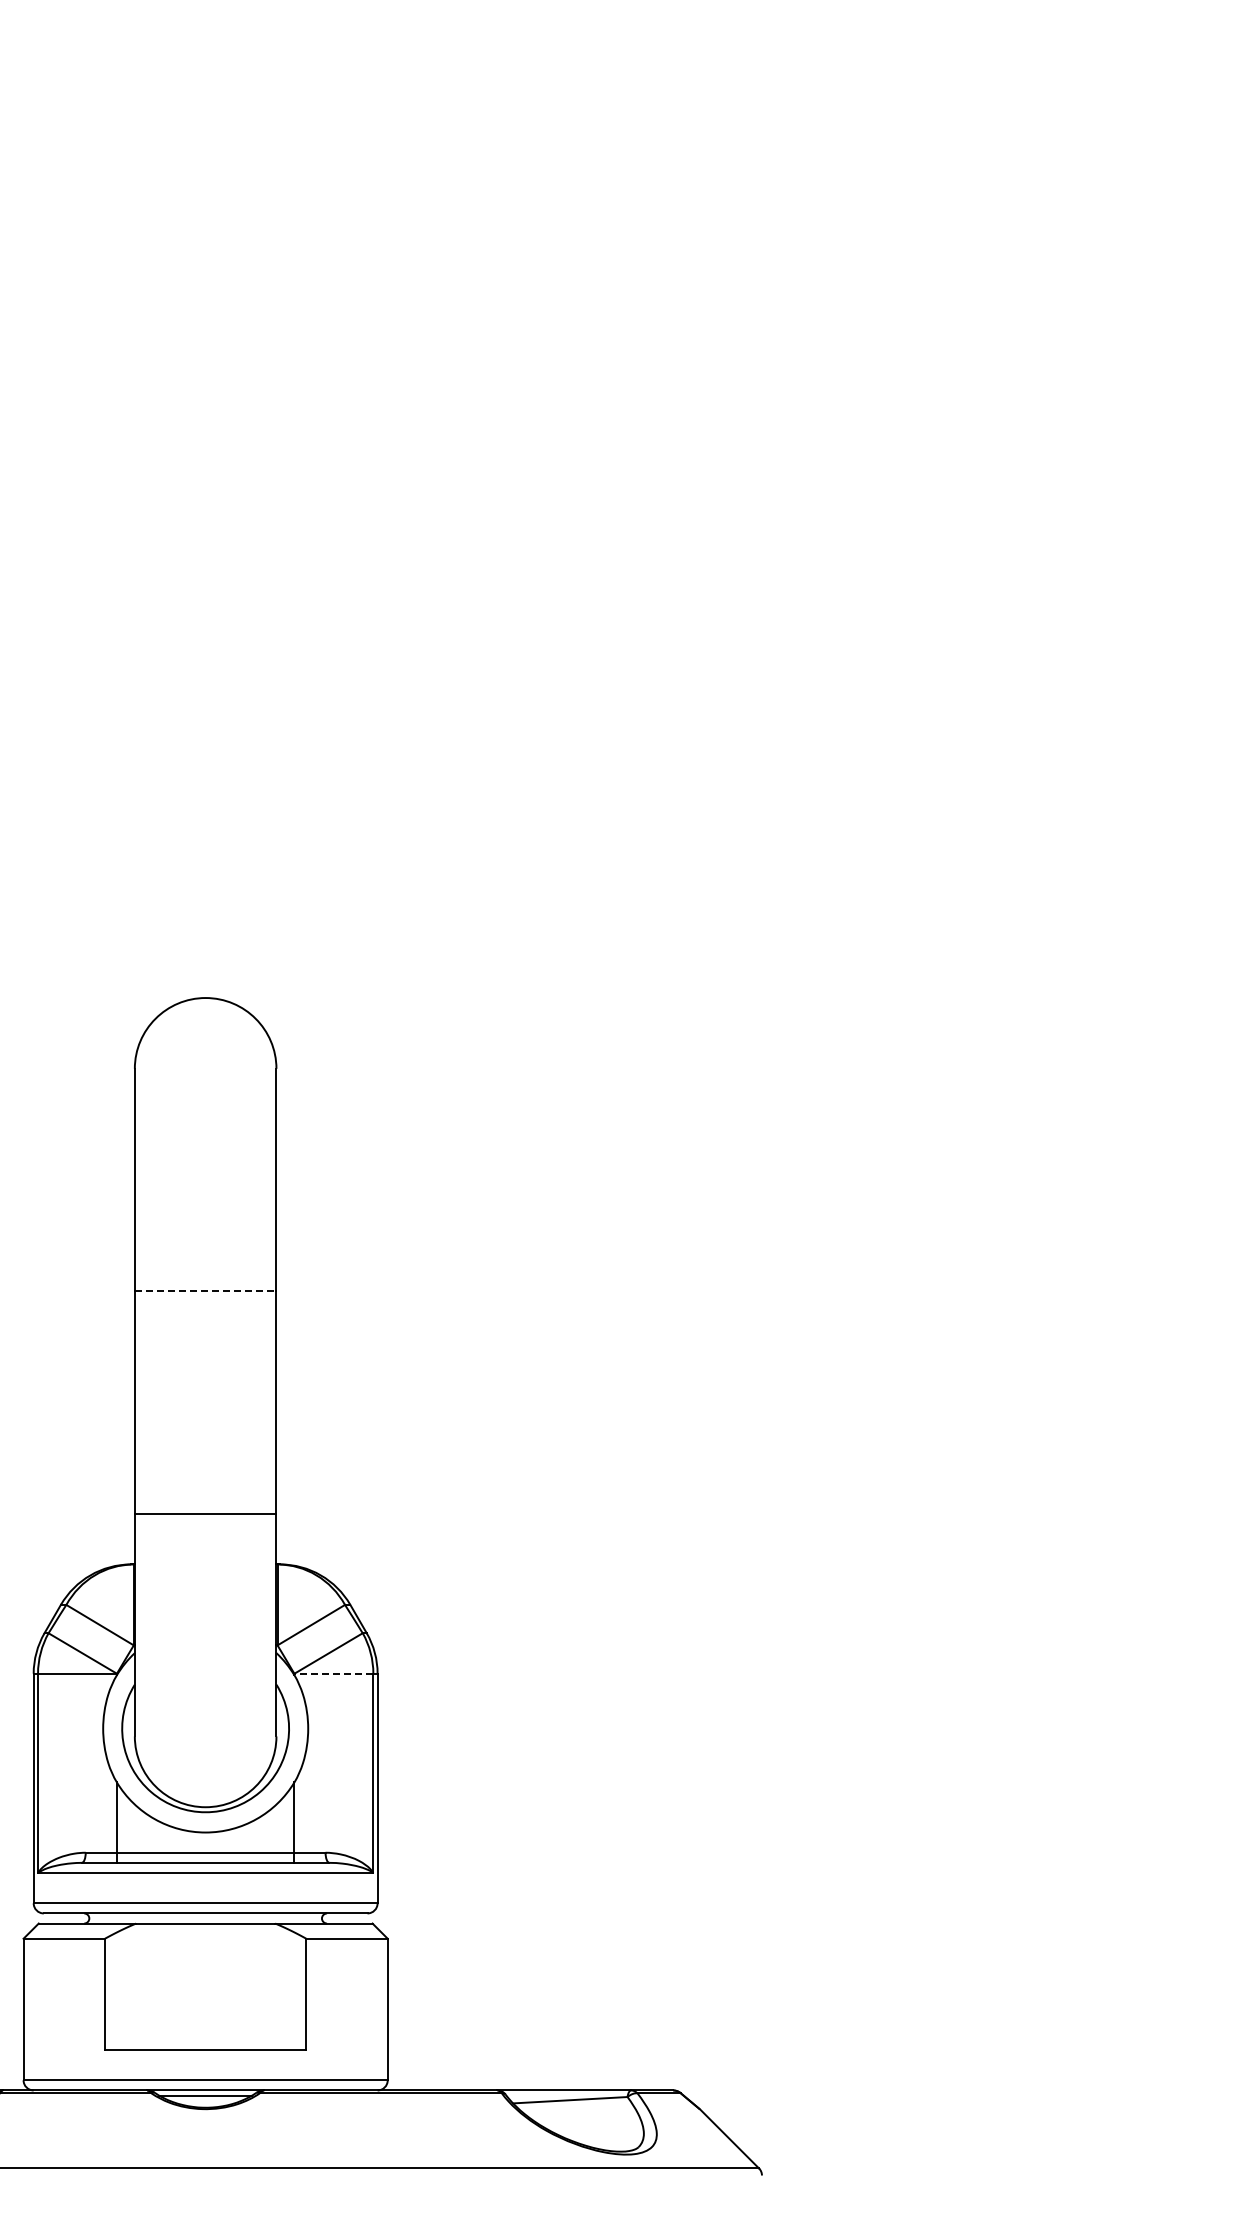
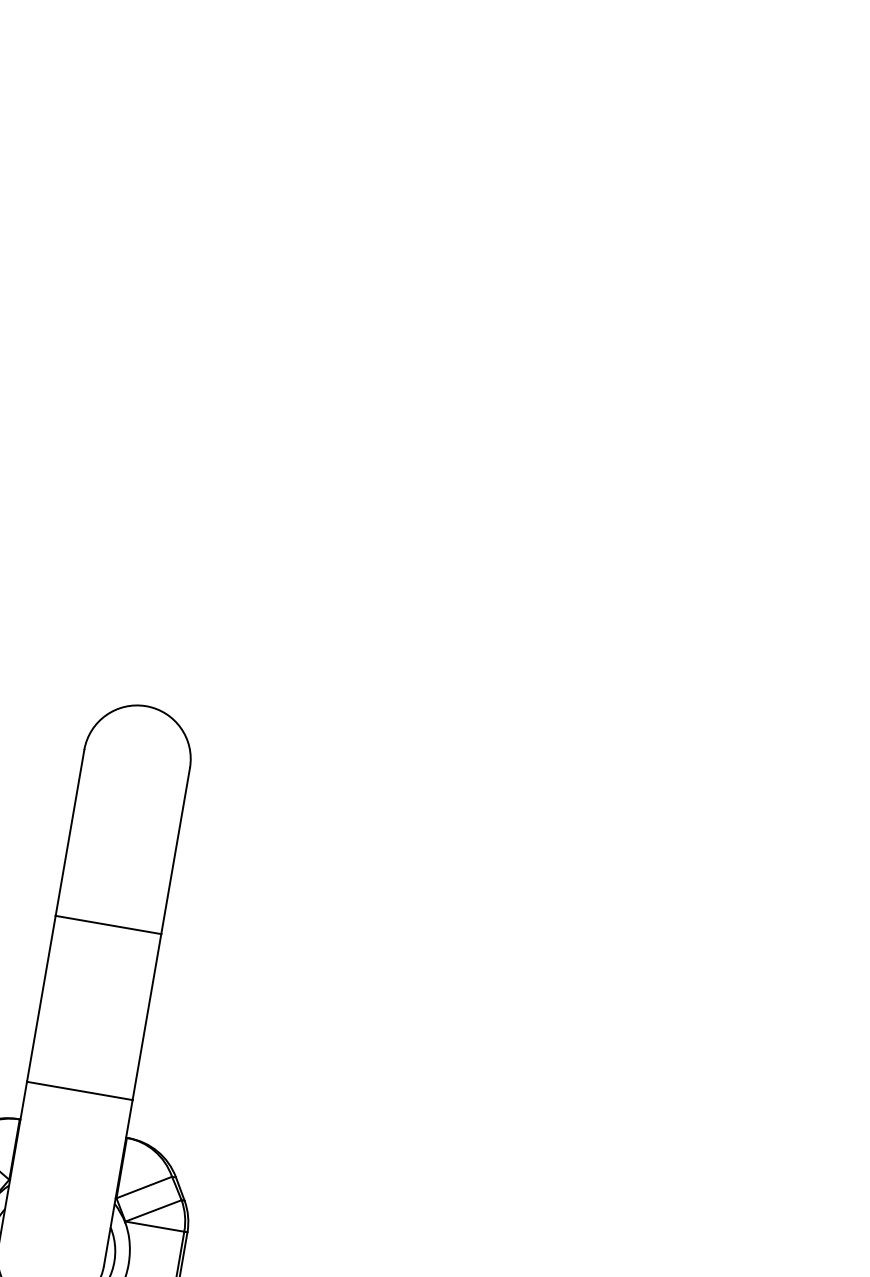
line: (205, 1291) -> (108, 925), dashed -> solid
line: (333, 1673) -> (154, 1226), dashed -> solid

